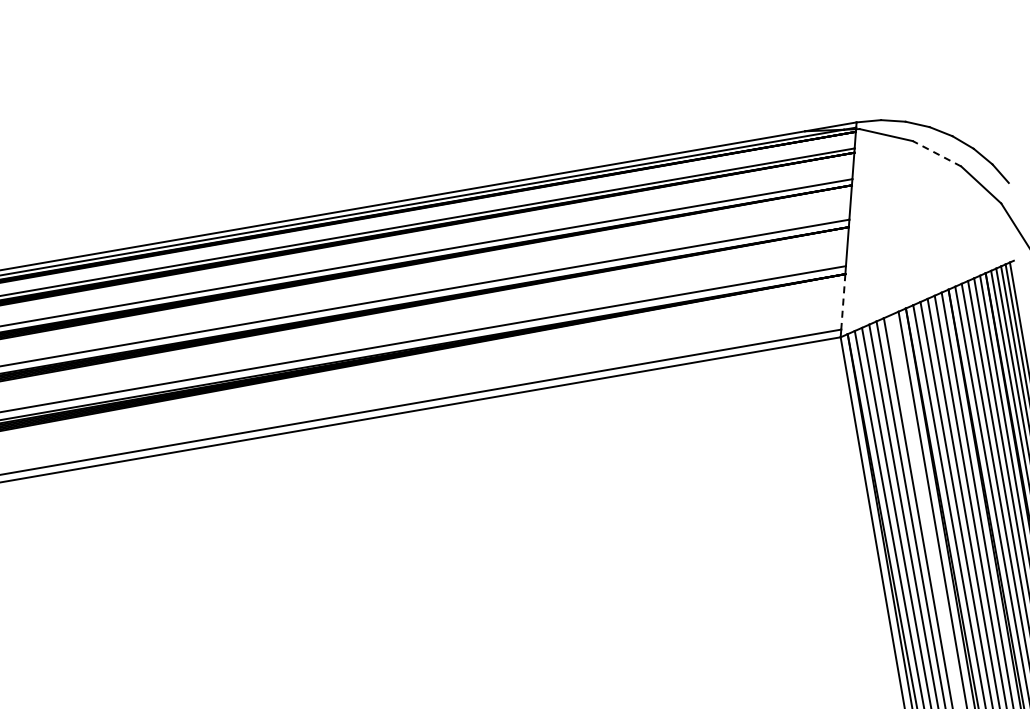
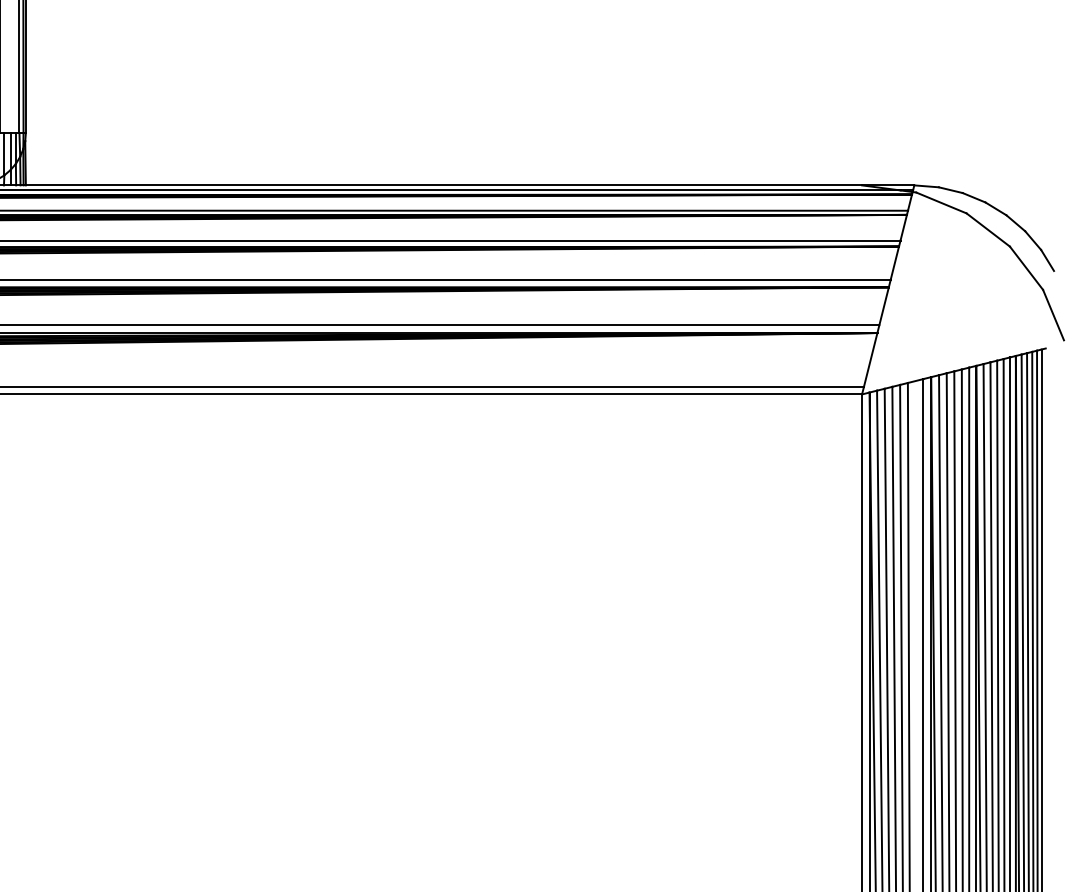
line: (936, 153) -> (987, 229), dashed -> solid
line: (843, 302) -> (870, 360), dashed -> solid

